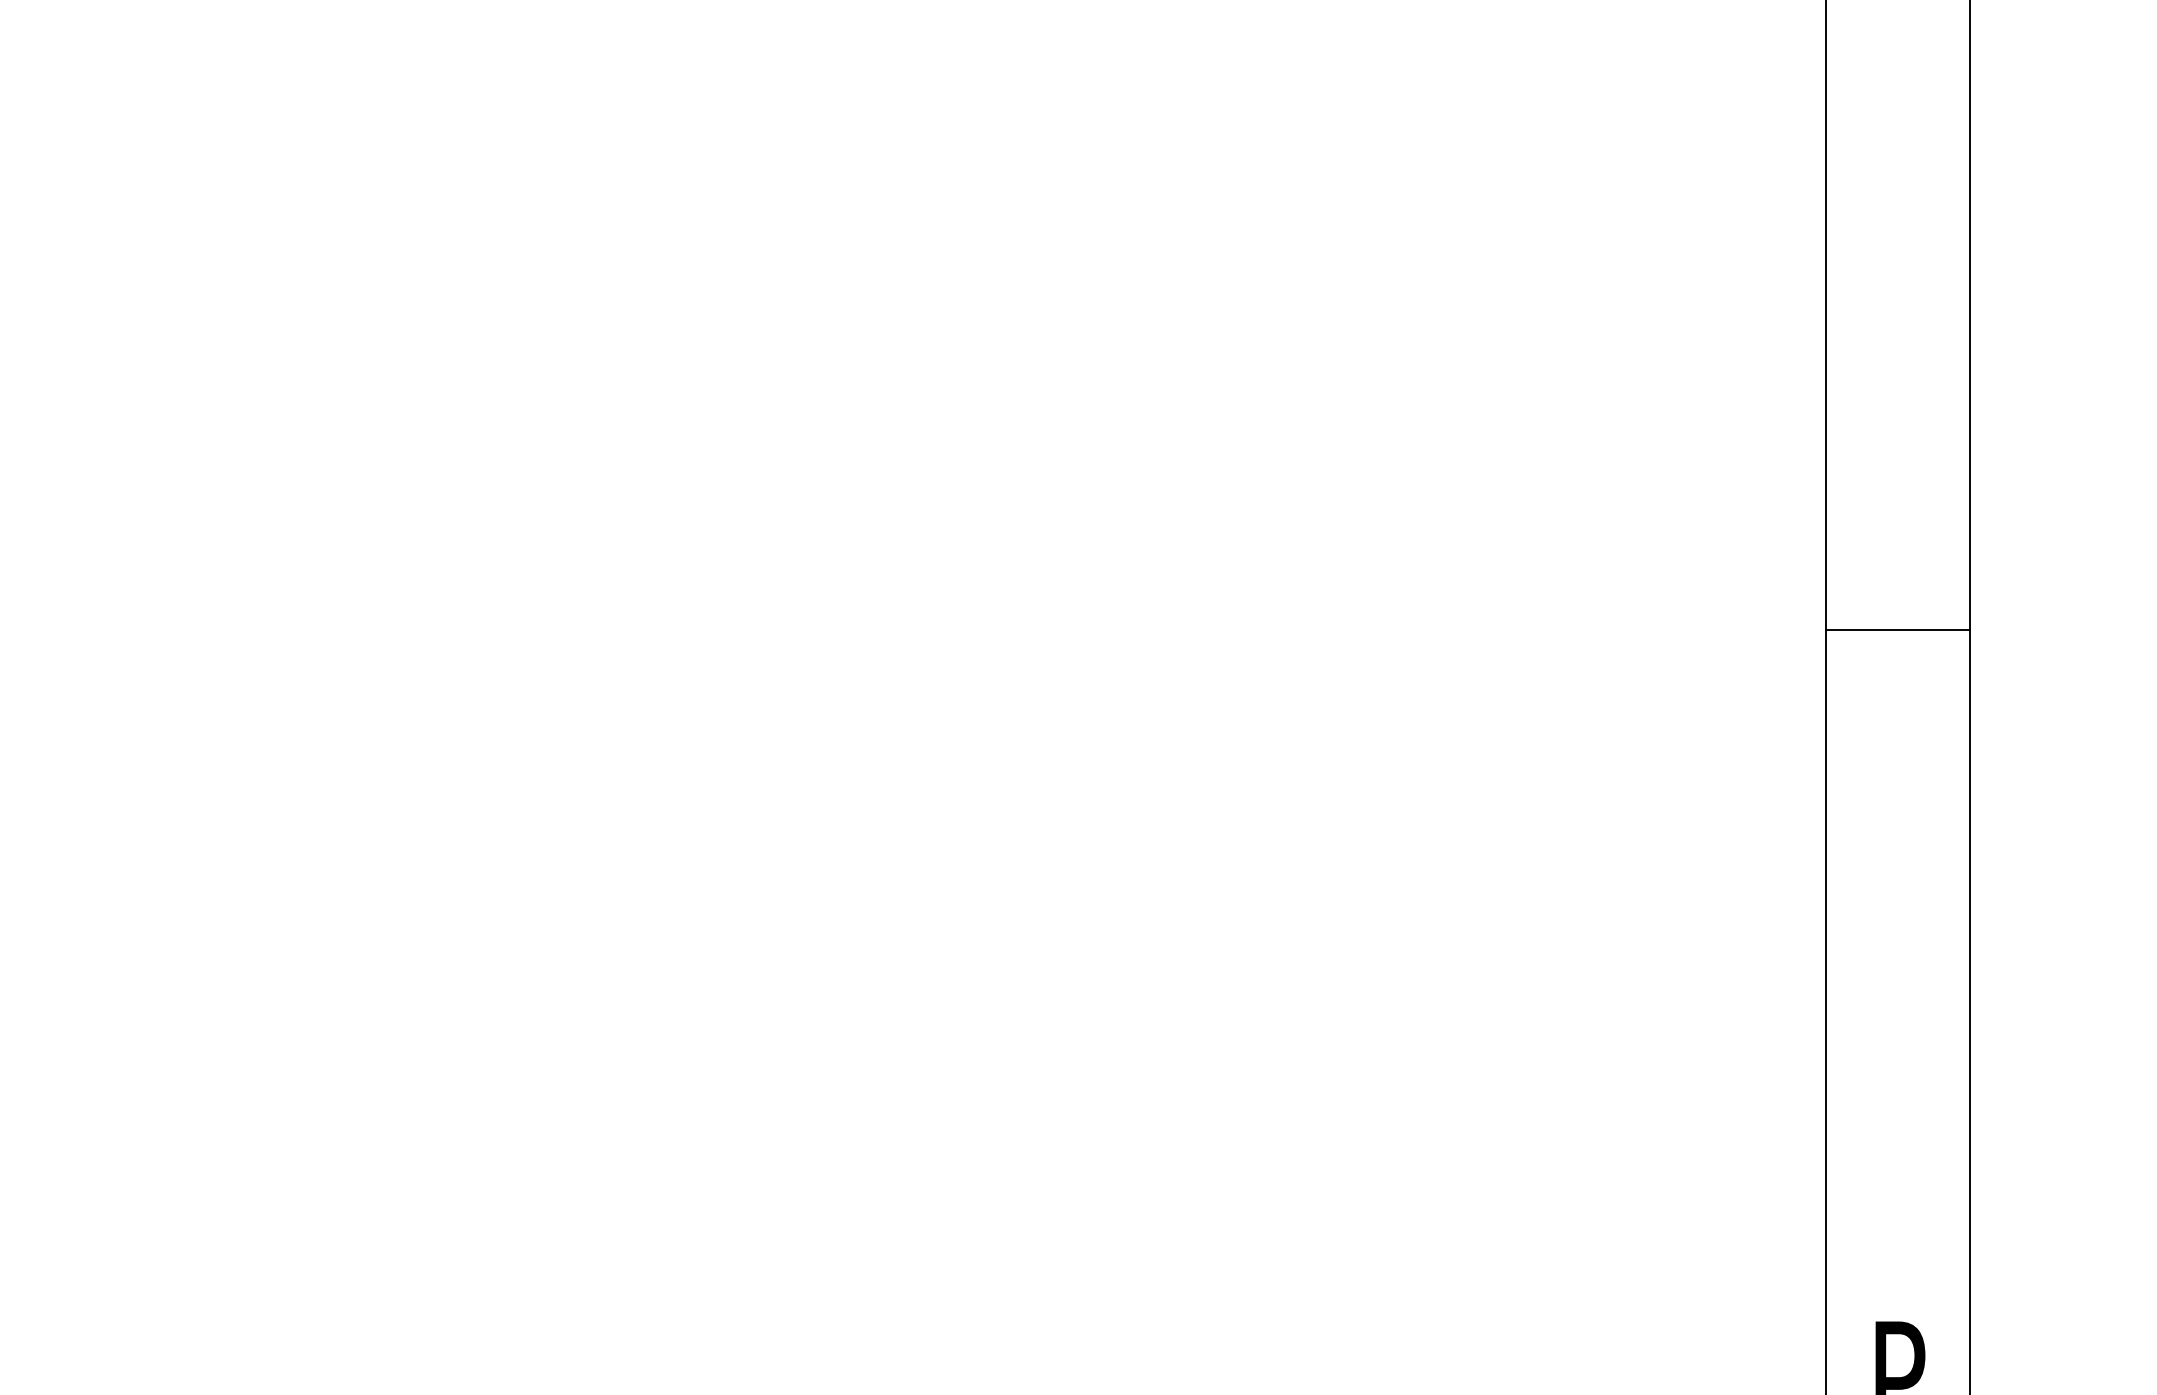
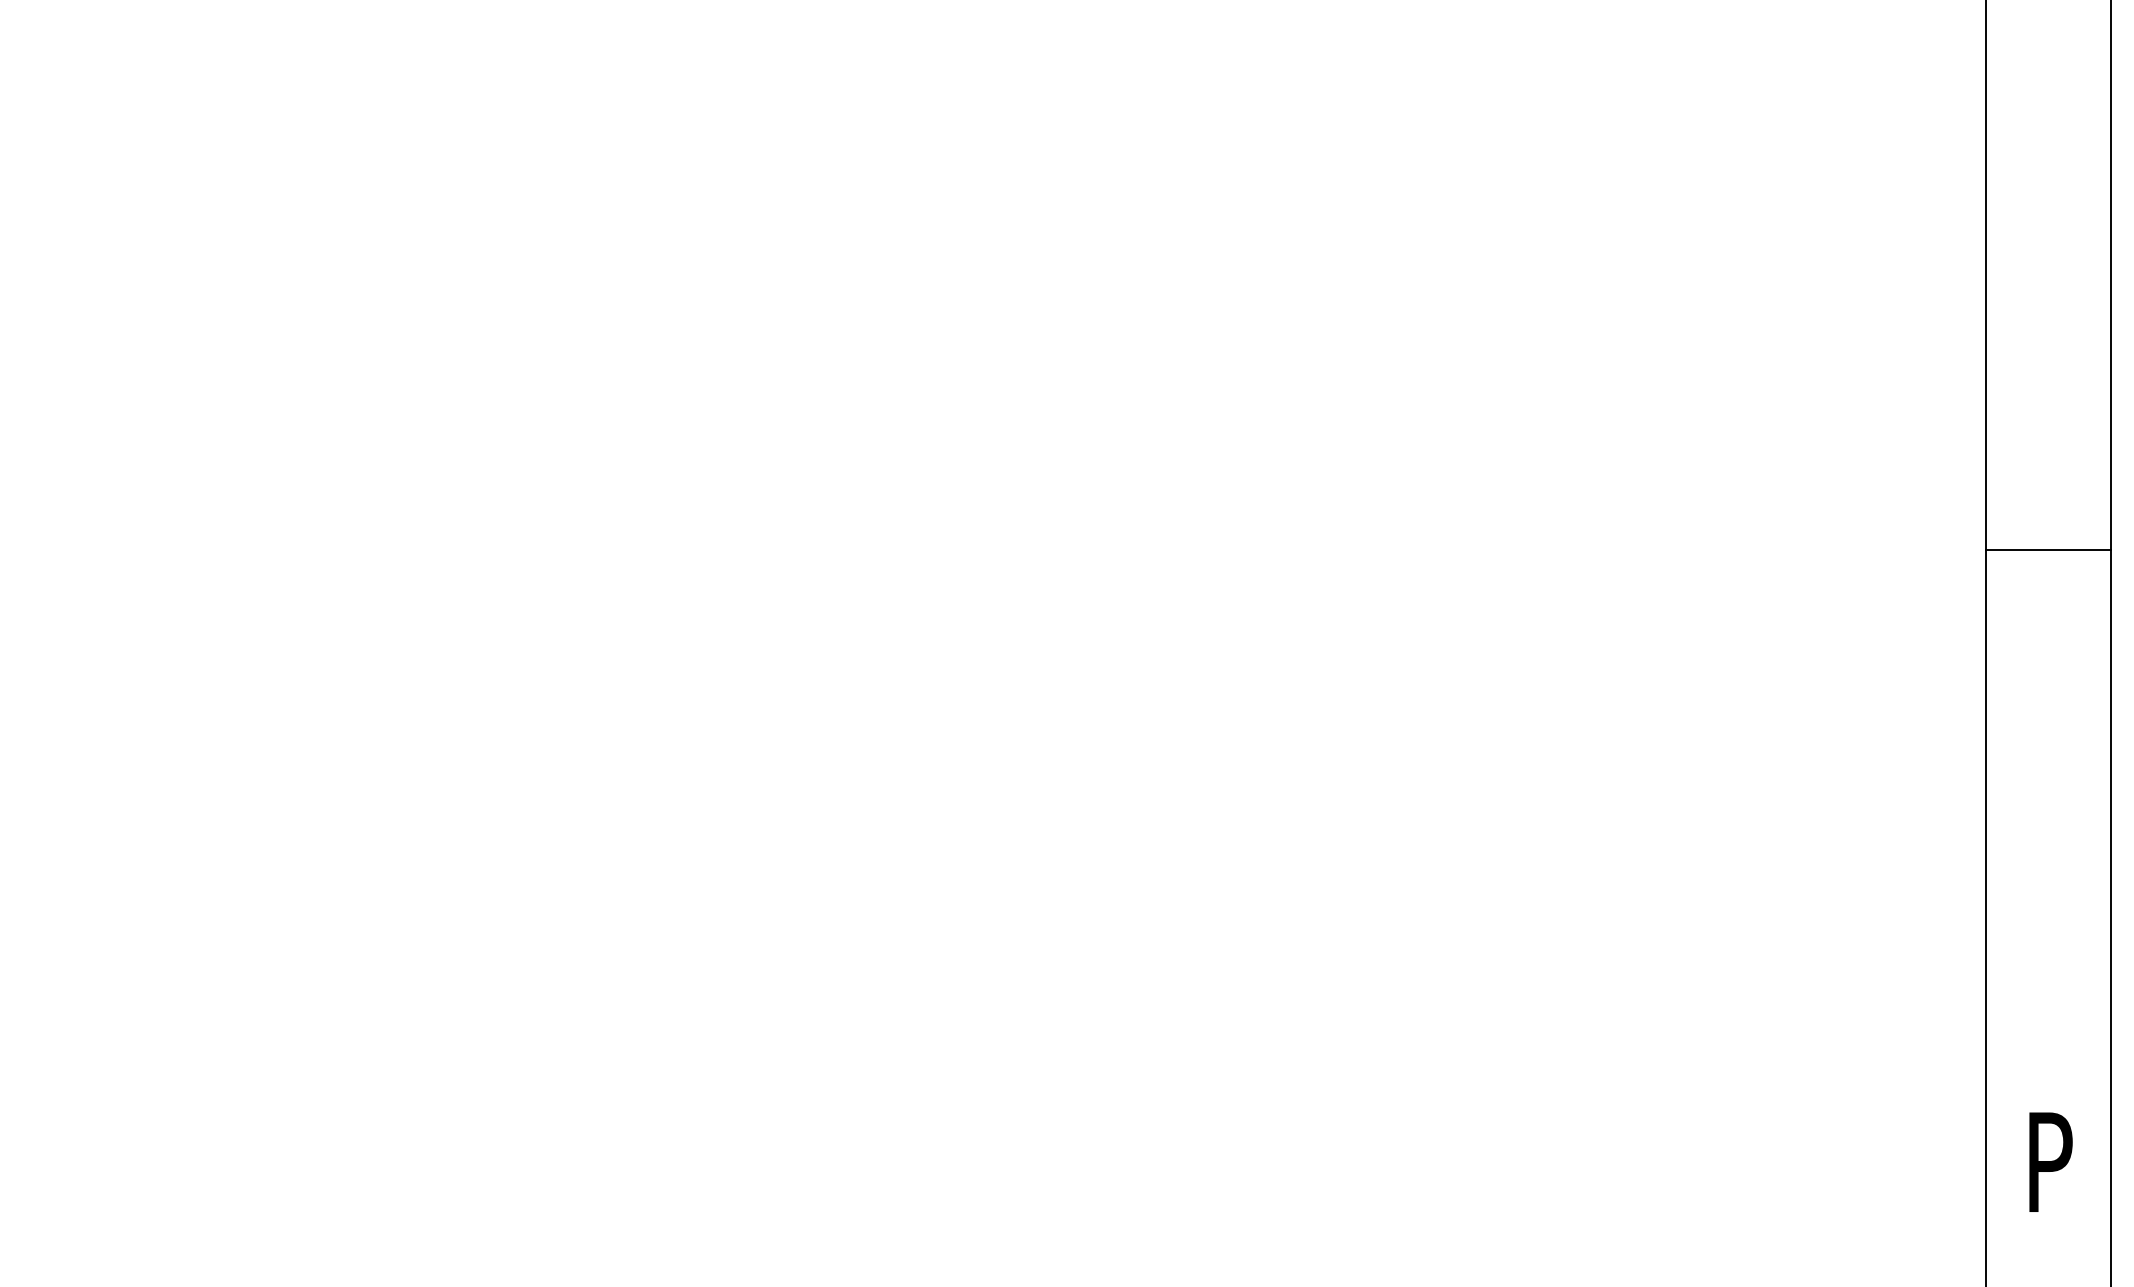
line: (1897, 629) -> (2048, 549), moved

